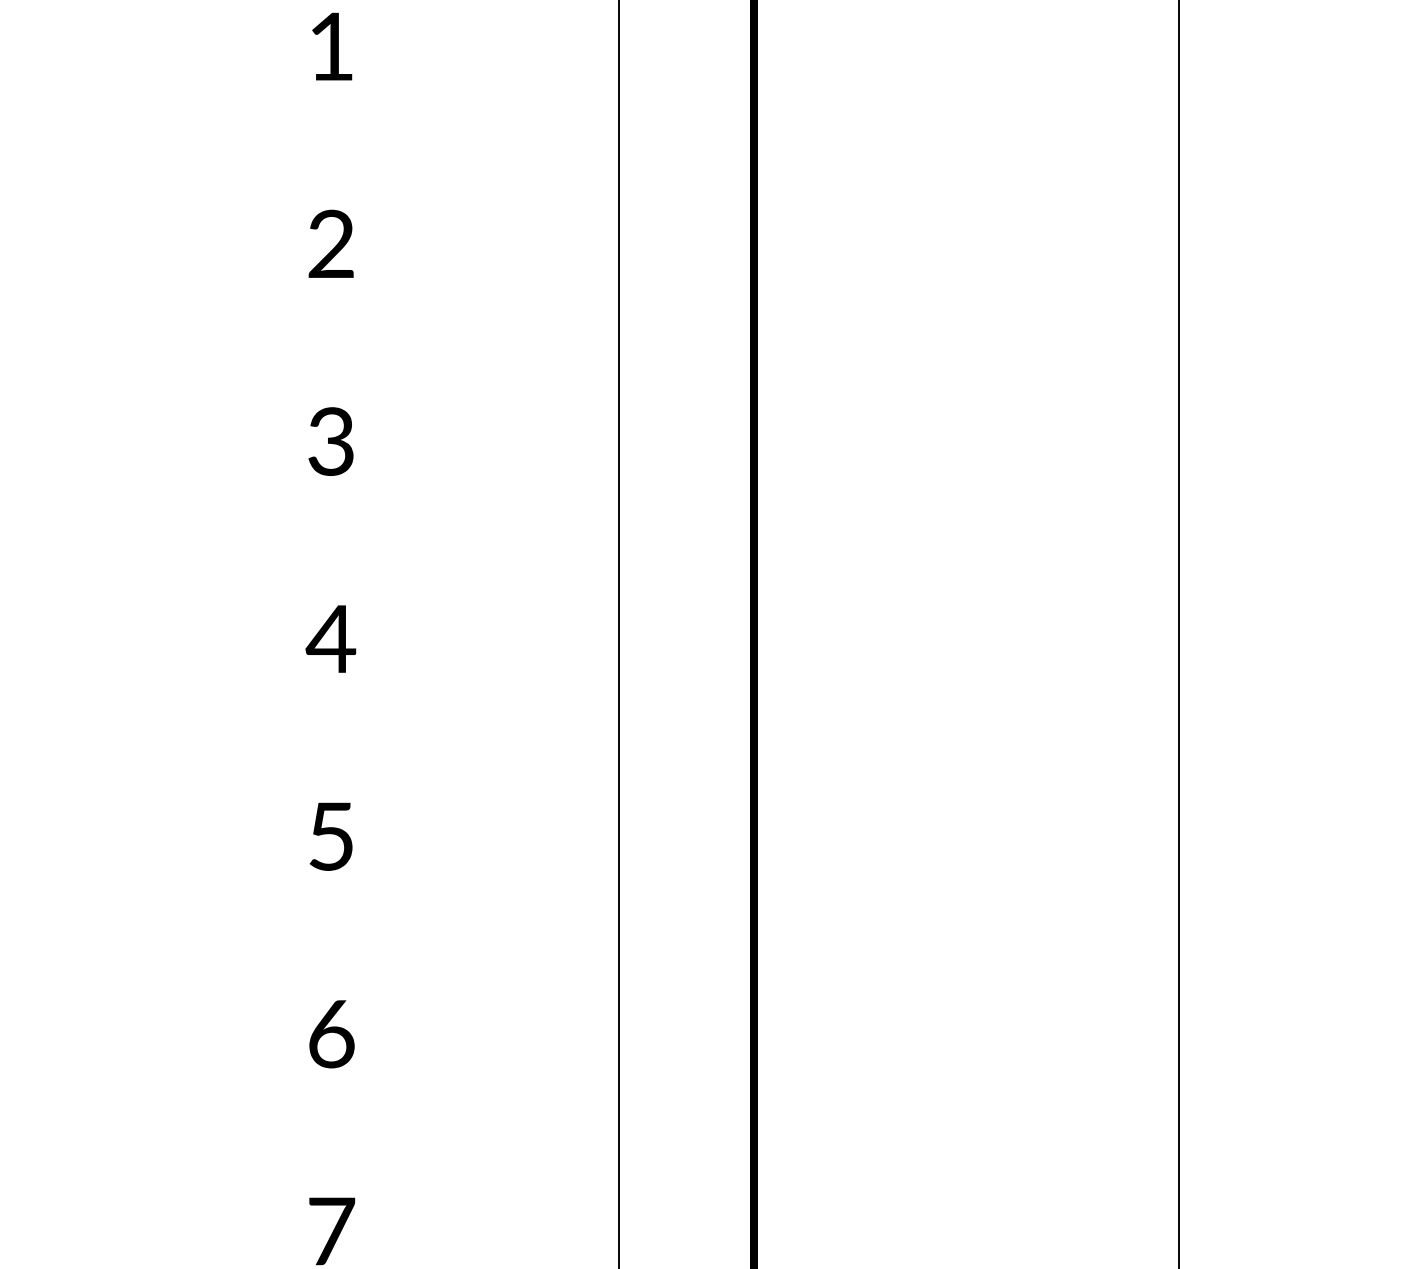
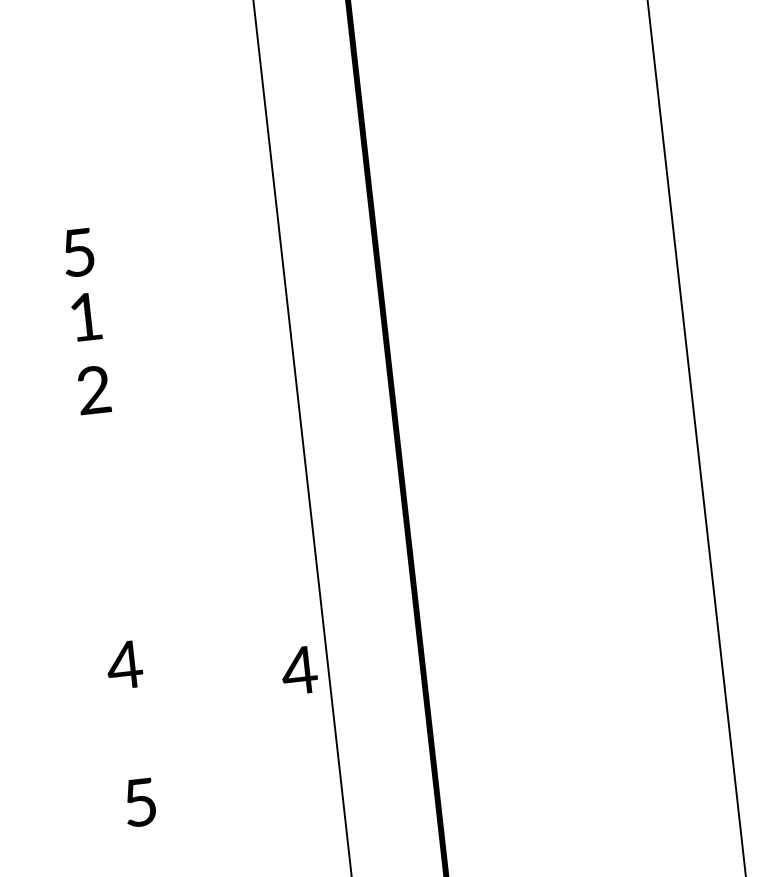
text: (332, 46) -> (86, 316), moved
text: (330, 243) -> (77, 252), 2 -> 5
text: (330, 441) -> (93, 390), 3 -> 2
text: (330, 638) -> (298, 670), moved
text: (330, 836) -> (124, 665), 5 -> 4
text: (331, 1034) -> (140, 802), 6 -> 5

